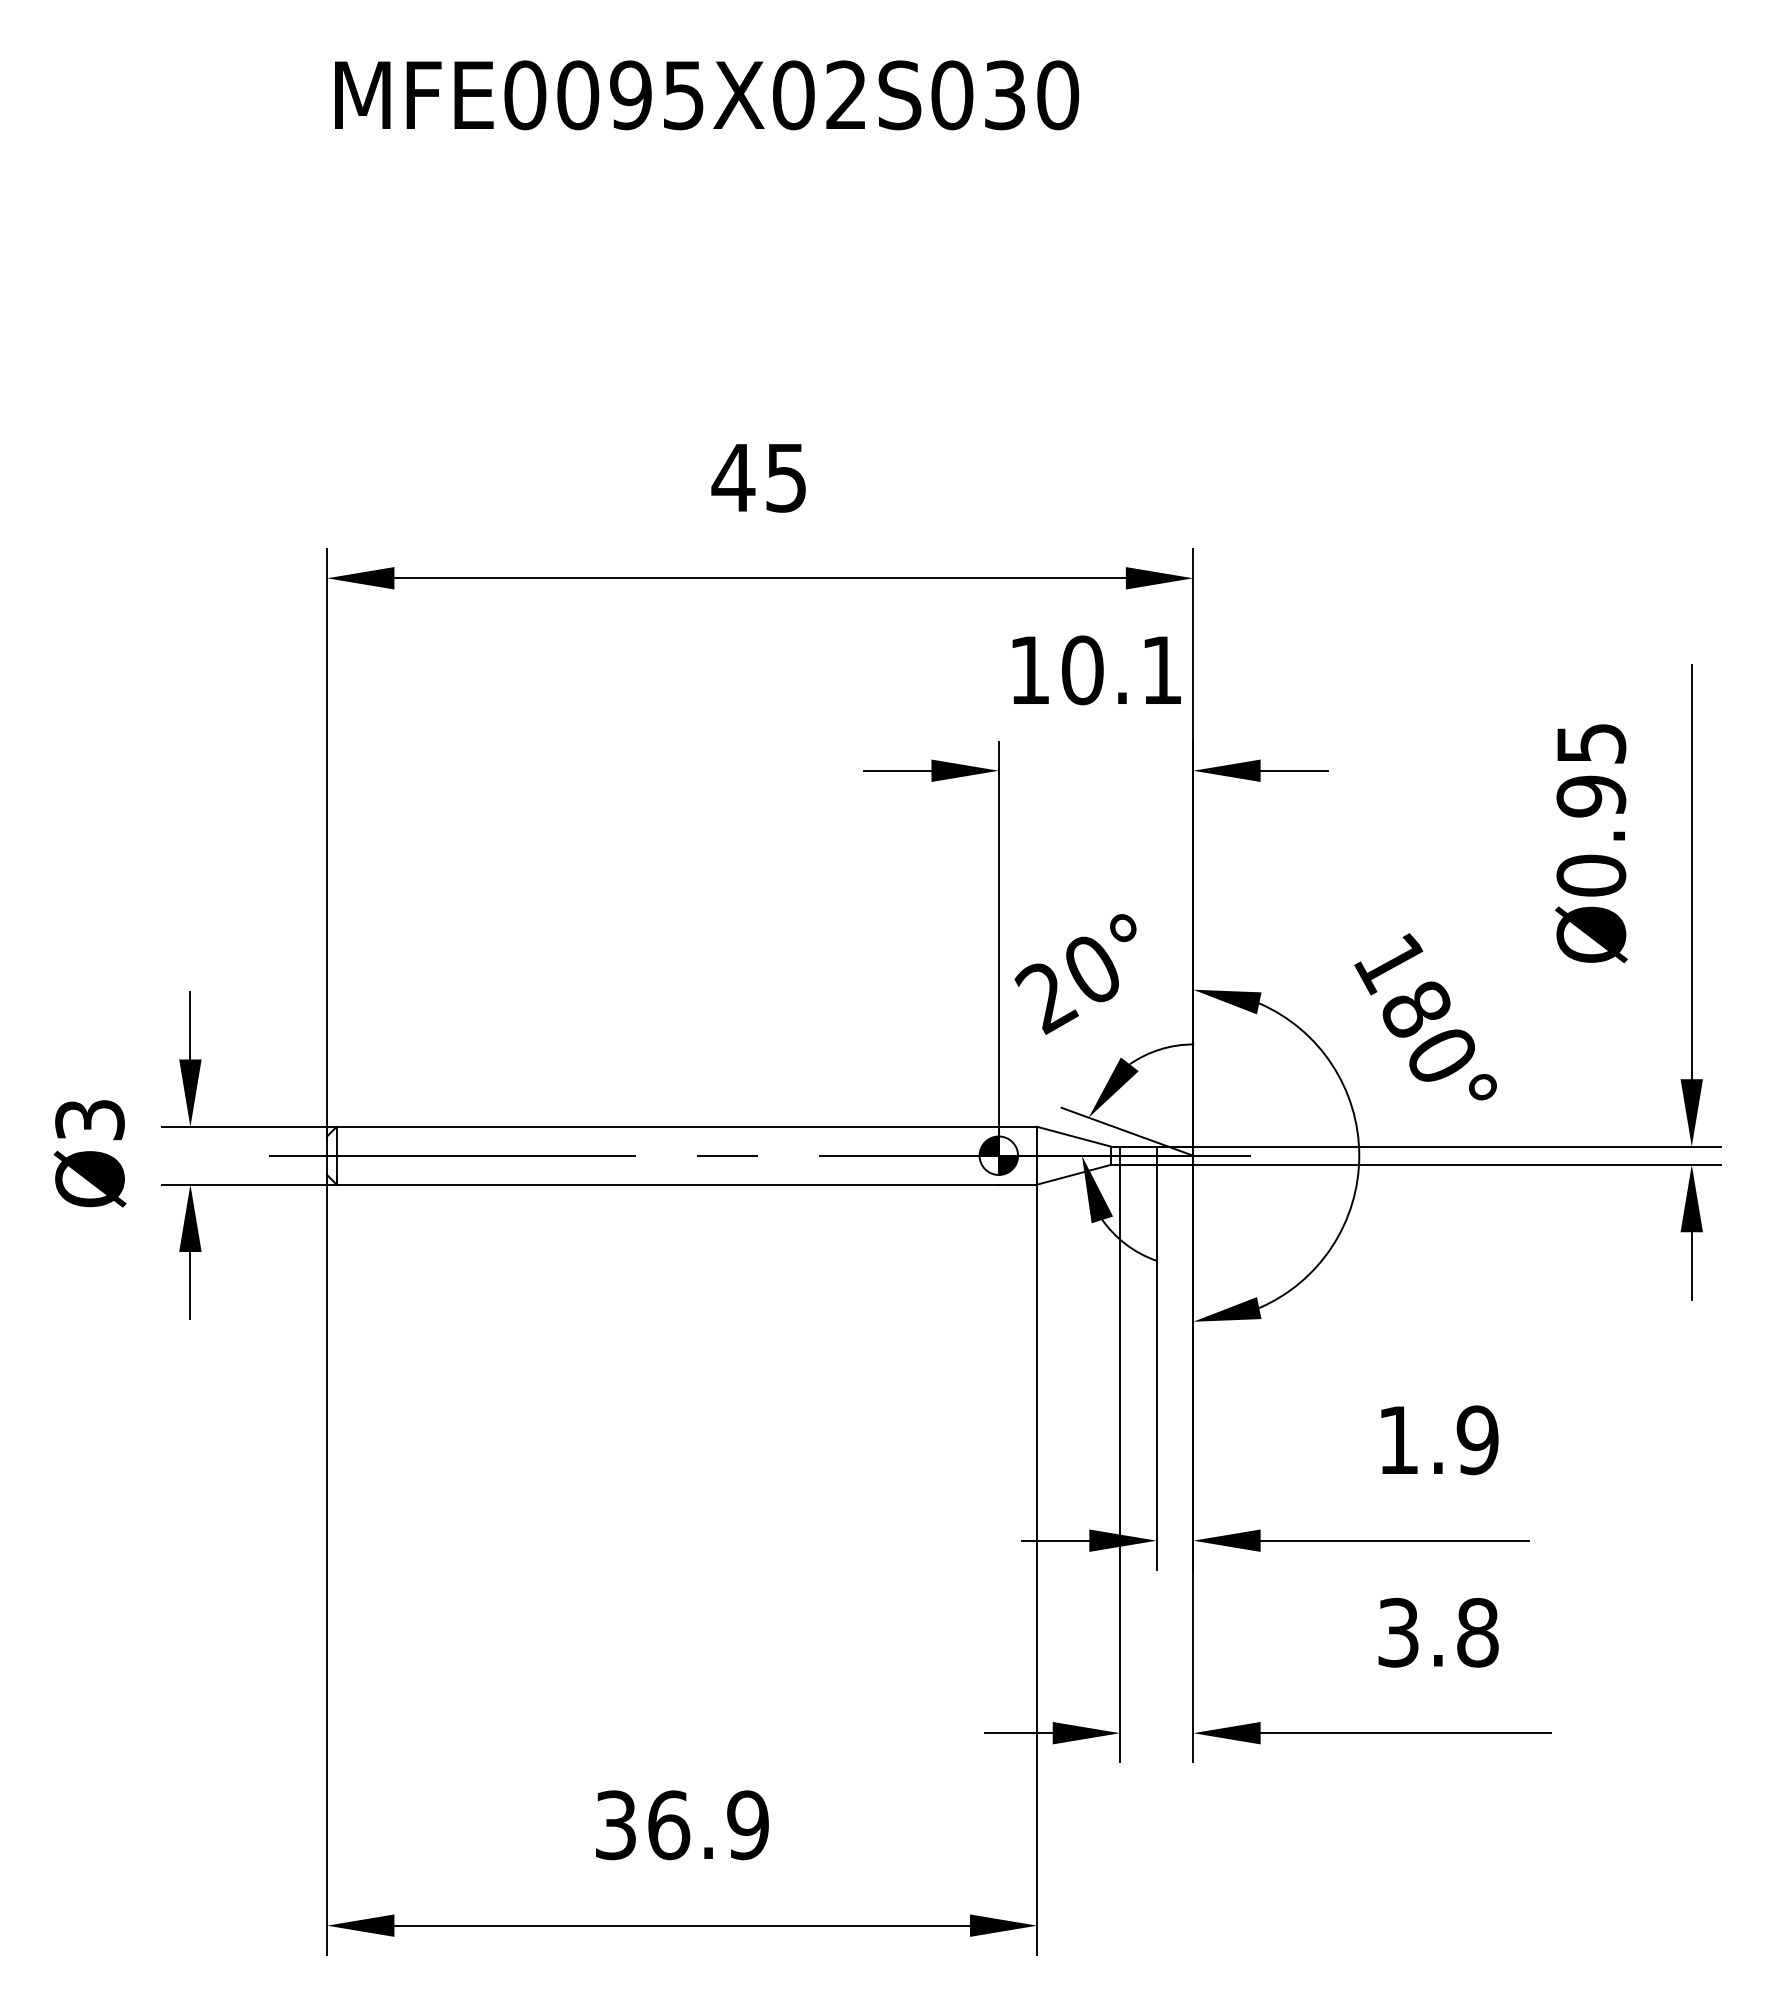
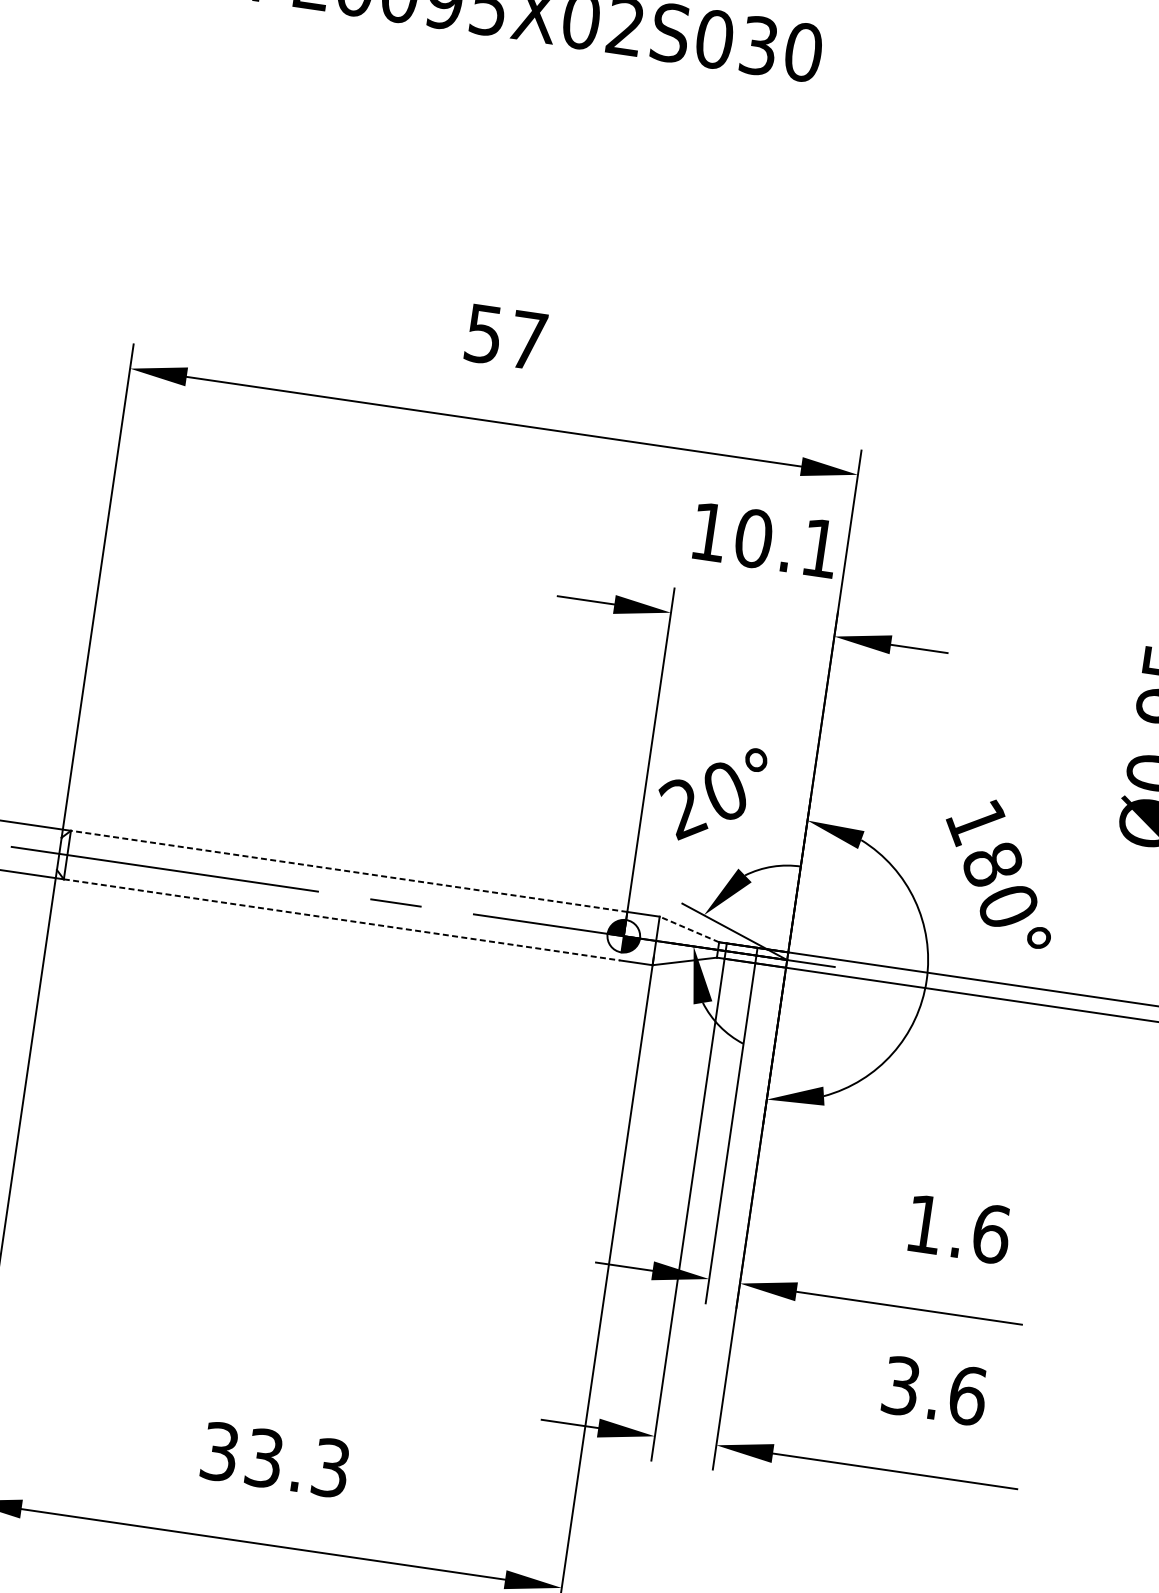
text: (758, 478) -> (504, 337), 45 -> 57
line: (667, 1126) -> (348, 871), solid -> dashed
line: (1073, 1136) -> (688, 929), solid -> dashed
line: (668, 1184) -> (342, 919), solid -> dashed
text: (1477, 1440) -> (991, 1234), 1.9 -> 1.6
text: (1478, 1632) -> (968, 1395), 3.8 -> 3.6
text: (708, 1825) -> (297, 1463), 36.9 -> 33.3

